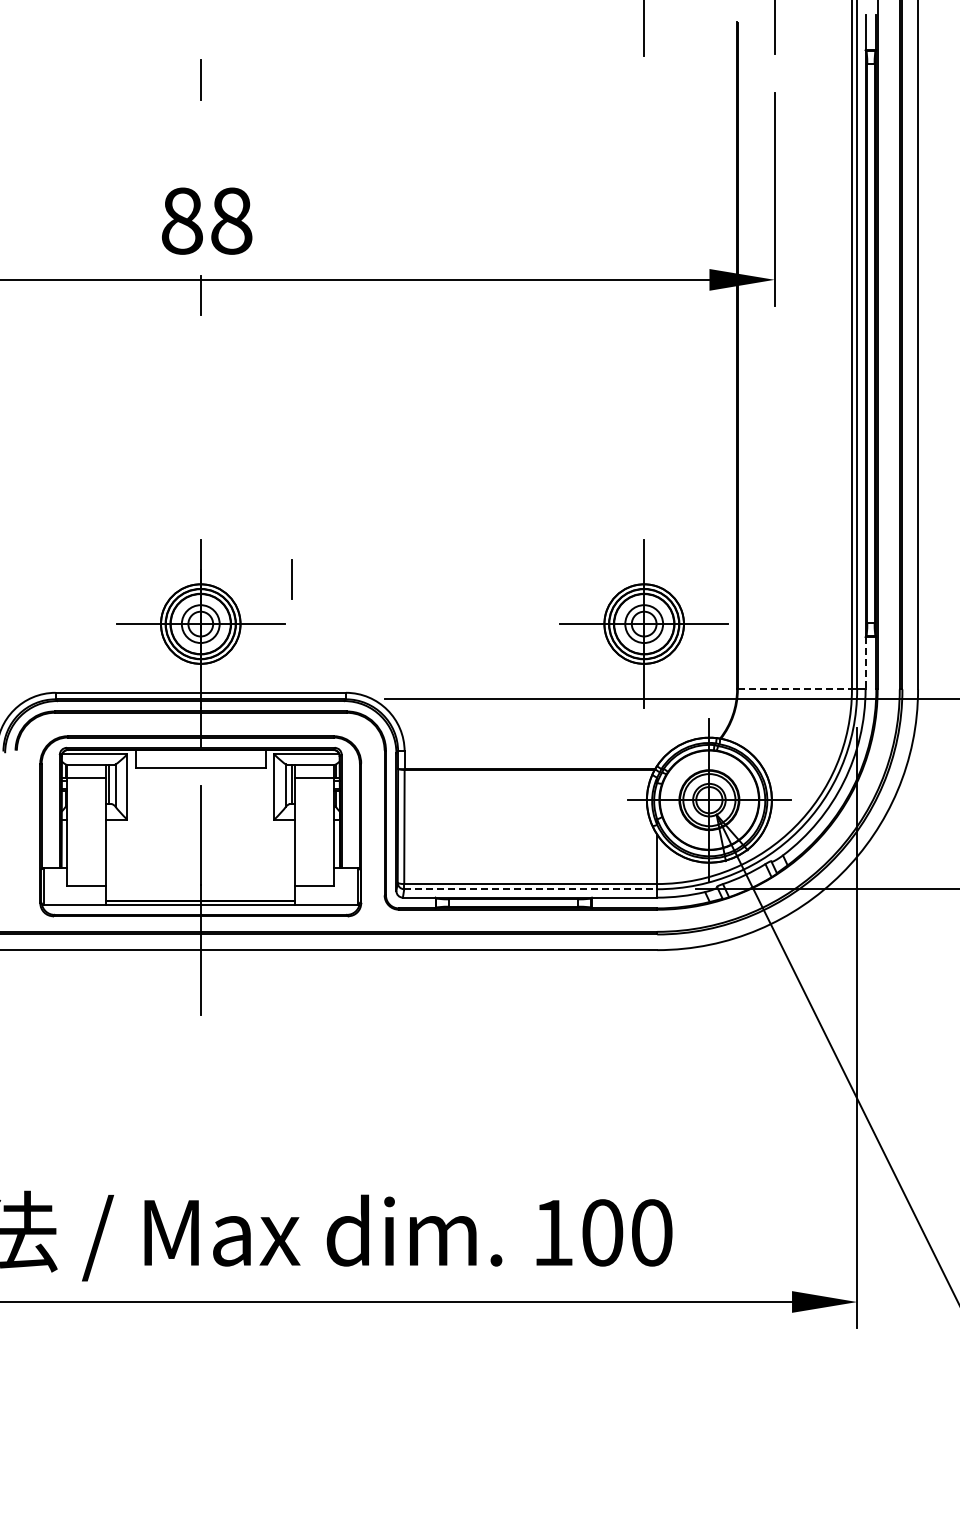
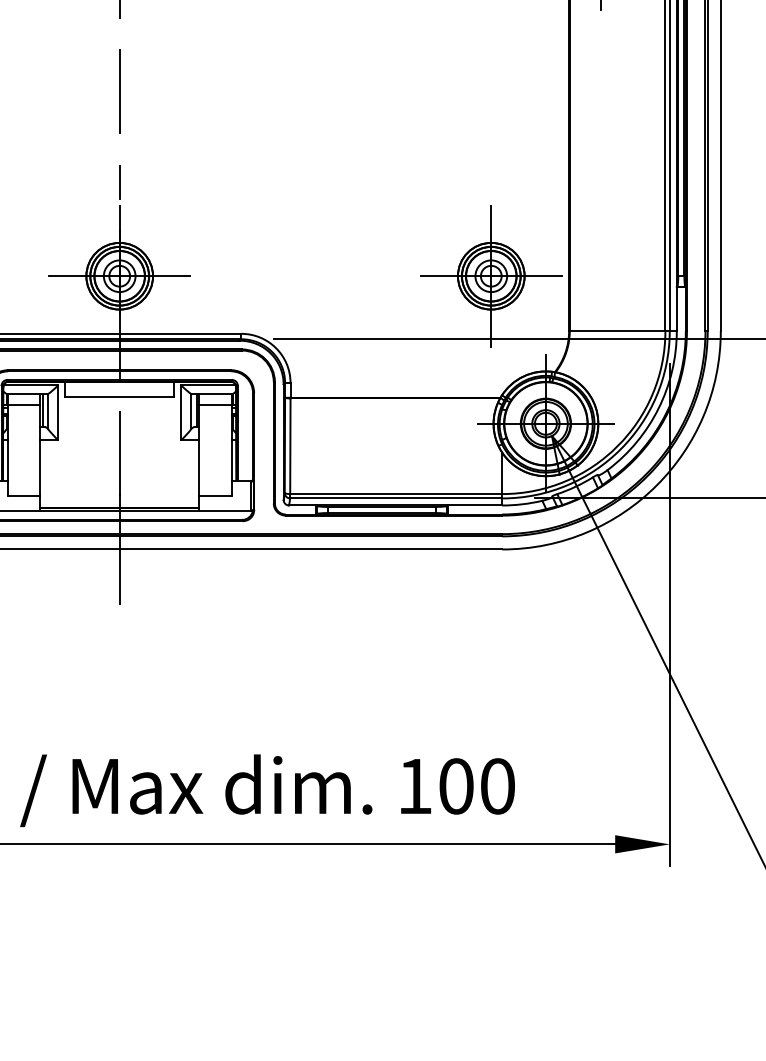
line: (200, 403) -> (119, 91), added
line: (291, 579) -> (119, 181), moved
line: (865, 663) -> (676, 309), dashed -> solid
line: (795, 689) -> (618, 331), dashed -> solid
line: (530, 889) -> (396, 498), dashed -> solid

